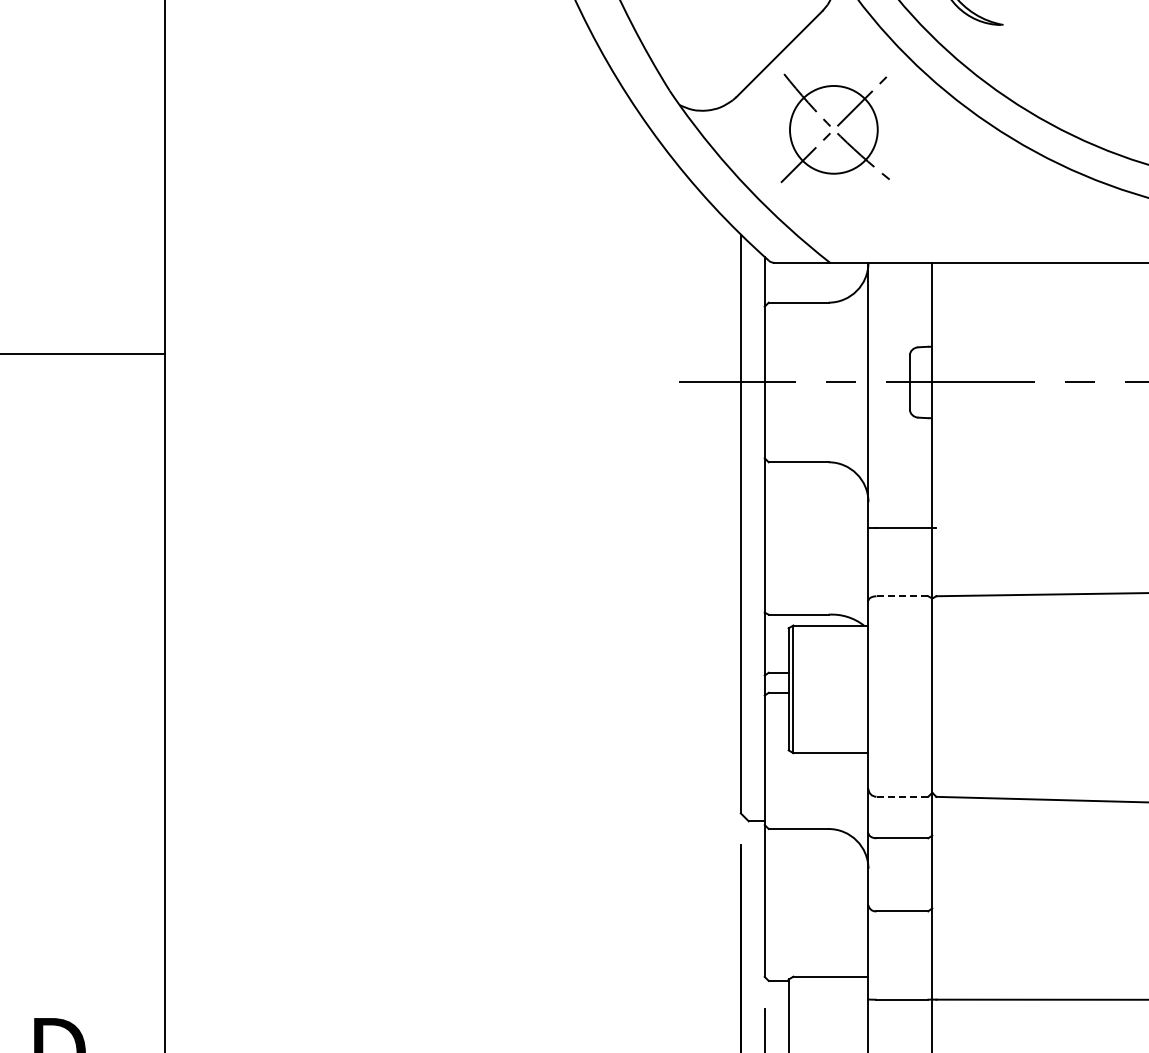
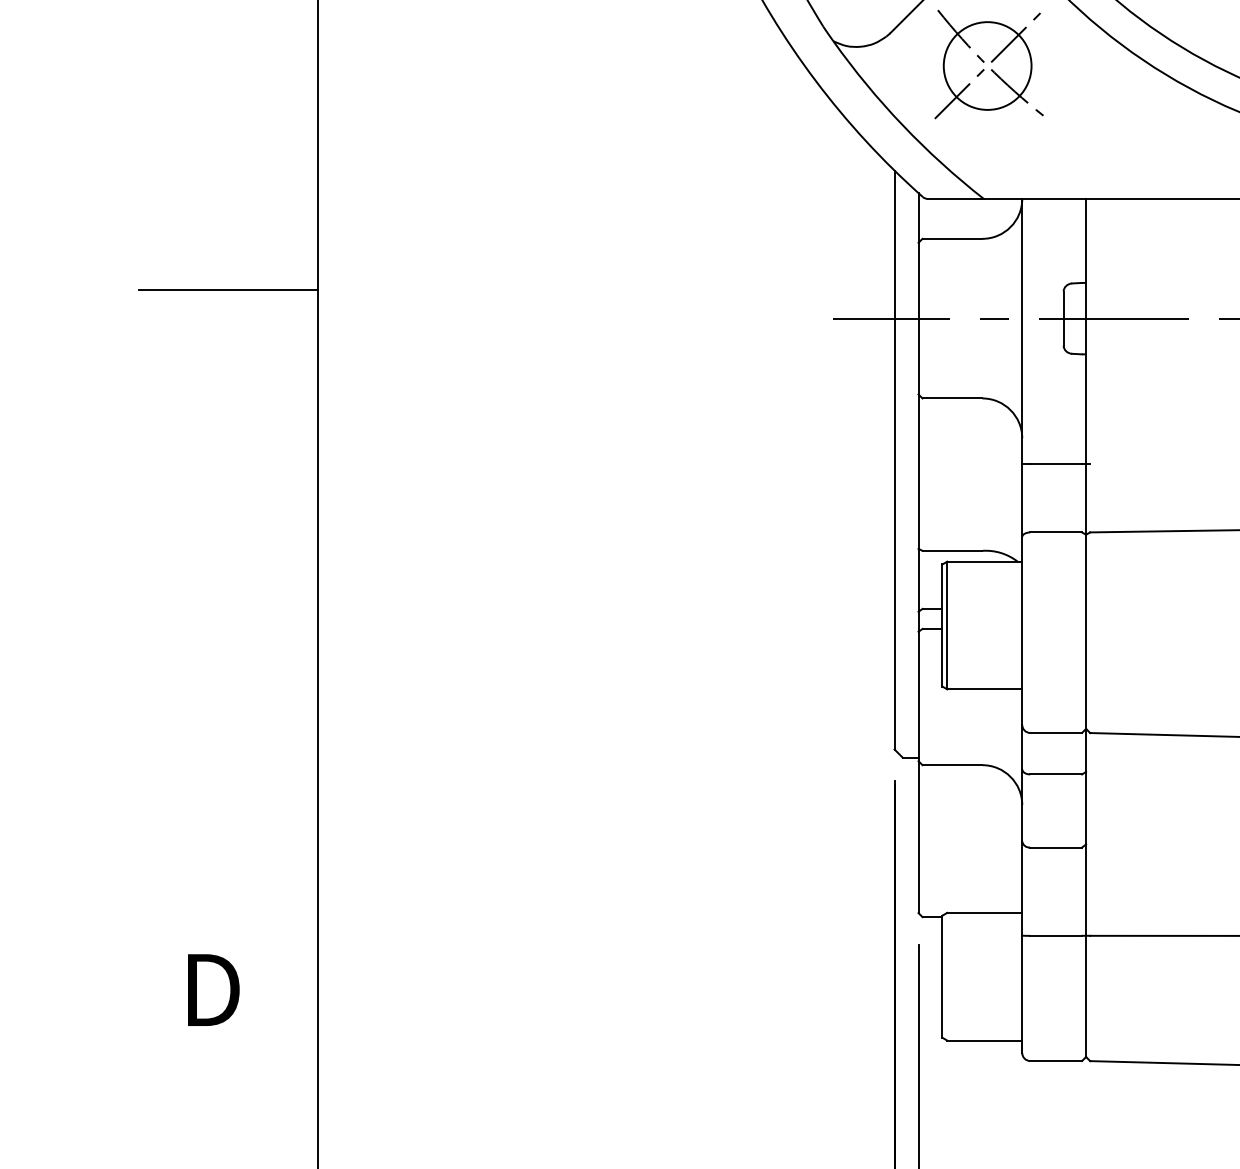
line: (902, 596) -> (1056, 532), dashed -> solid
line: (902, 796) -> (1056, 732), dashed -> solid

